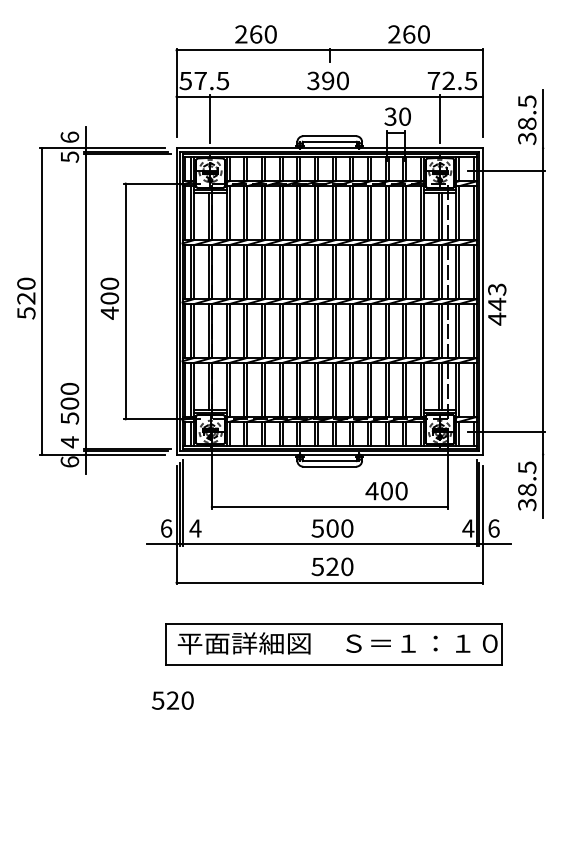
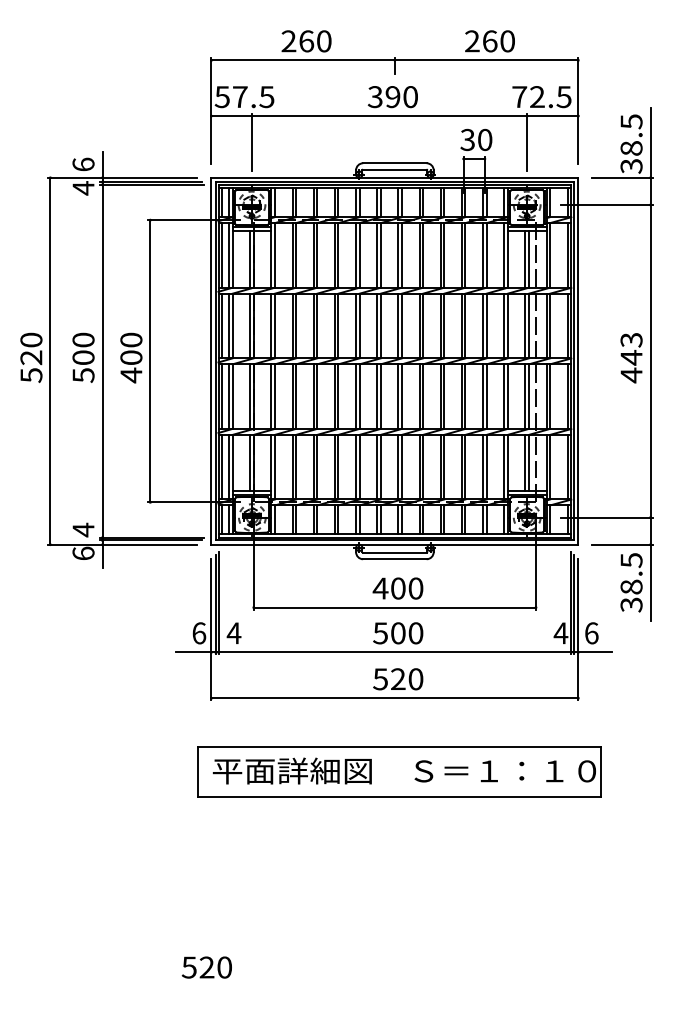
line: (519, 148) -> (622, 177), added
text: (69, 157) -> (83, 188), 5 -> 4
text: (497, 304) -> (631, 358), moved
text: (69, 403) -> (83, 357), moved
line: (519, 454) -> (622, 544), added
text: (386, 491) -> (397, 588), moved
text: (172, 700) -> (206, 967), moved

